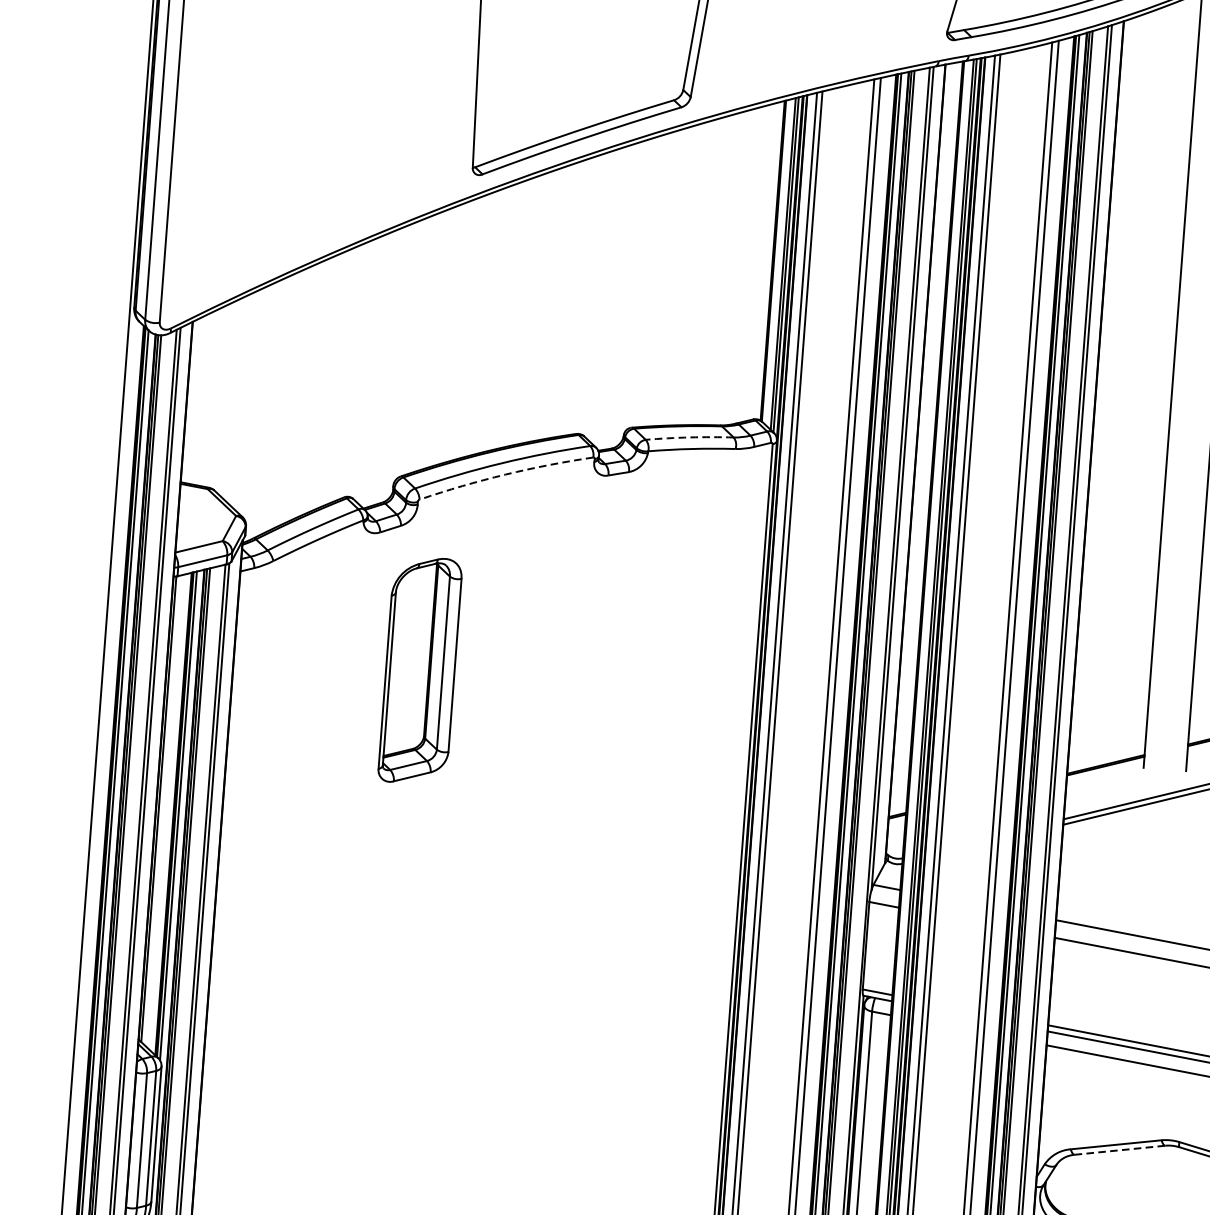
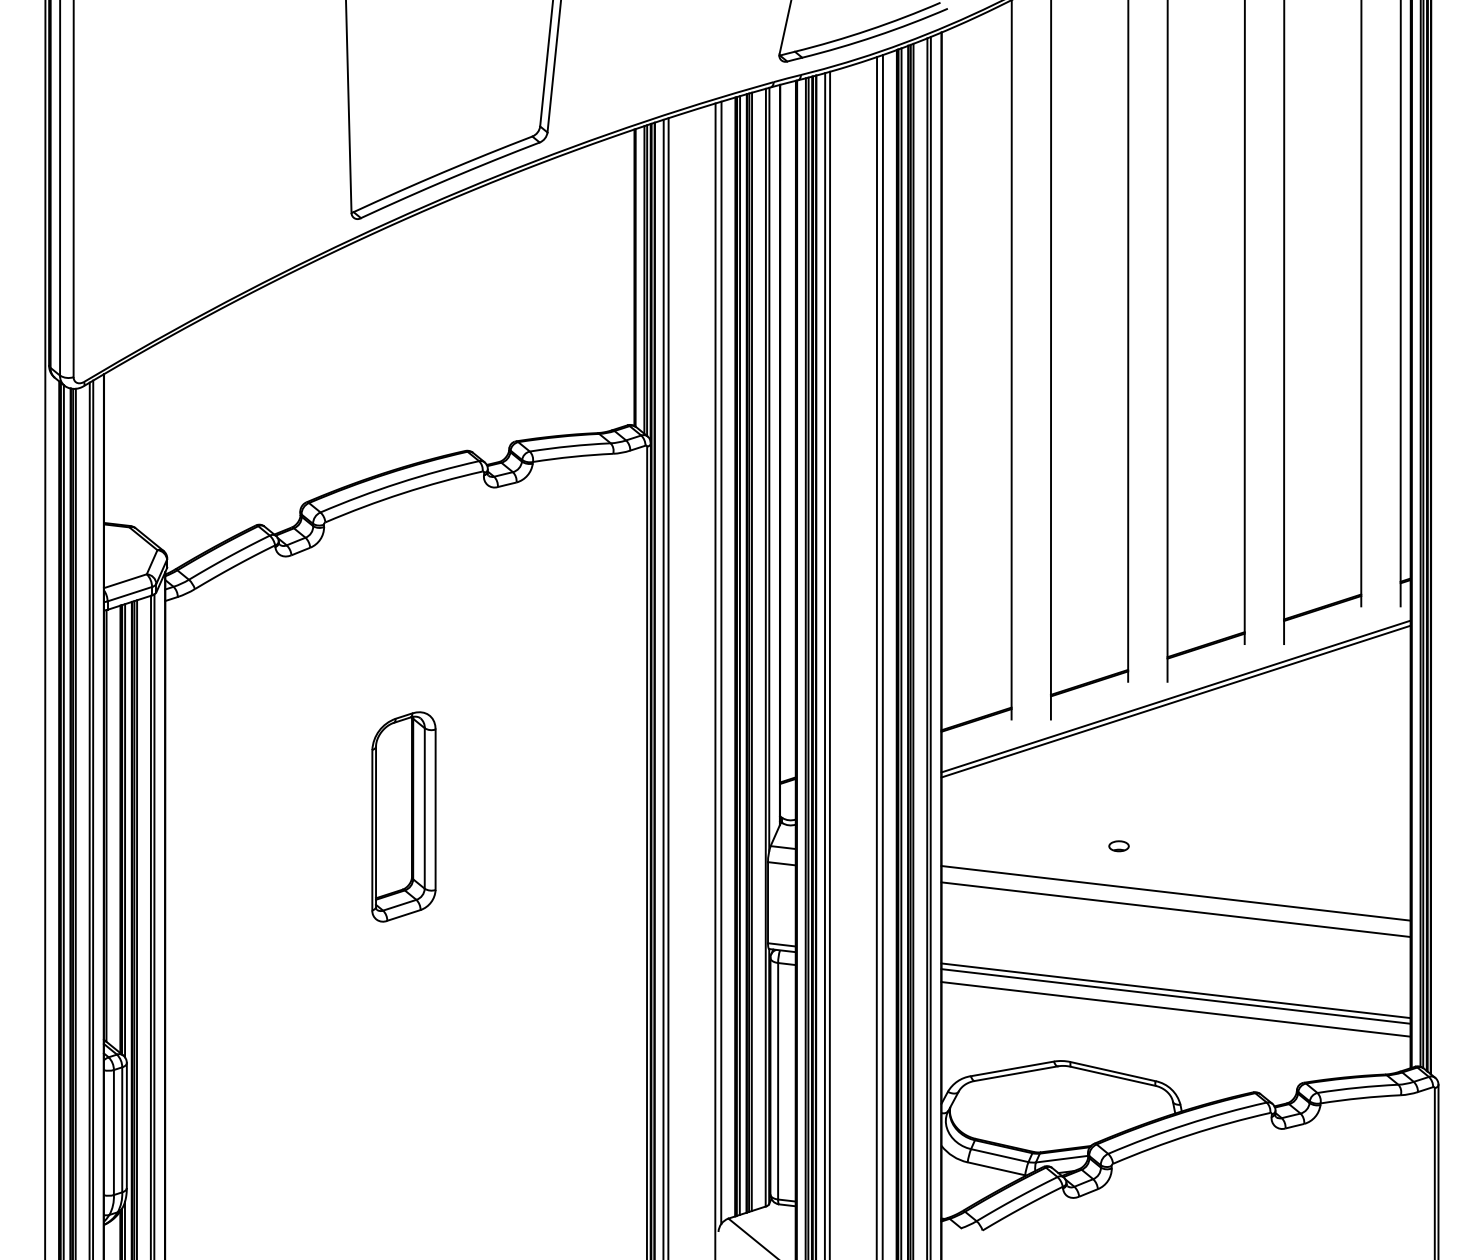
arc: (690, 437) -> (570, 446), dashed -> solid
arc: (505, 474) -> (402, 493), dashed -> solid
part: (419, 670) -> (403, 816), moved
line: (1120, 1150) -> (1016, 1073), dashed -> solid

